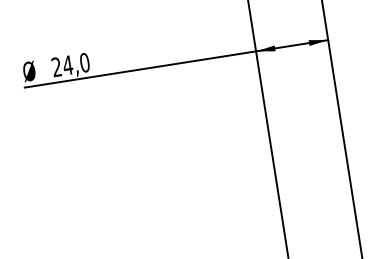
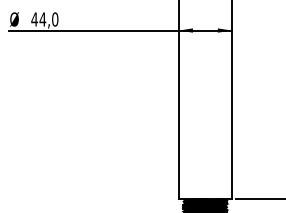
text: (56, 67) -> (34, 19), 24,0 -> 44,0

